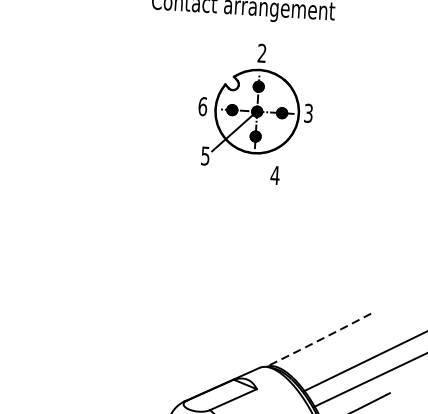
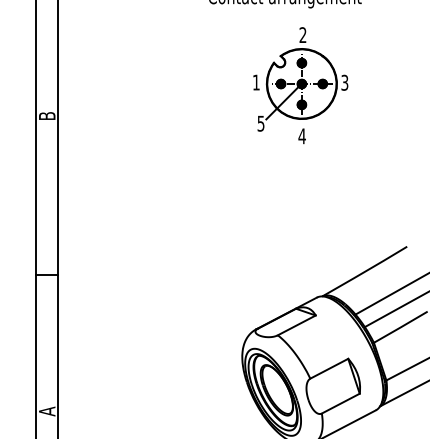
text: (201, 106) -> (255, 82), 6 -> 1
text: (274, 175) -> (301, 136), moved
line: (319, 340) -> (365, 271), dashed -> solid

